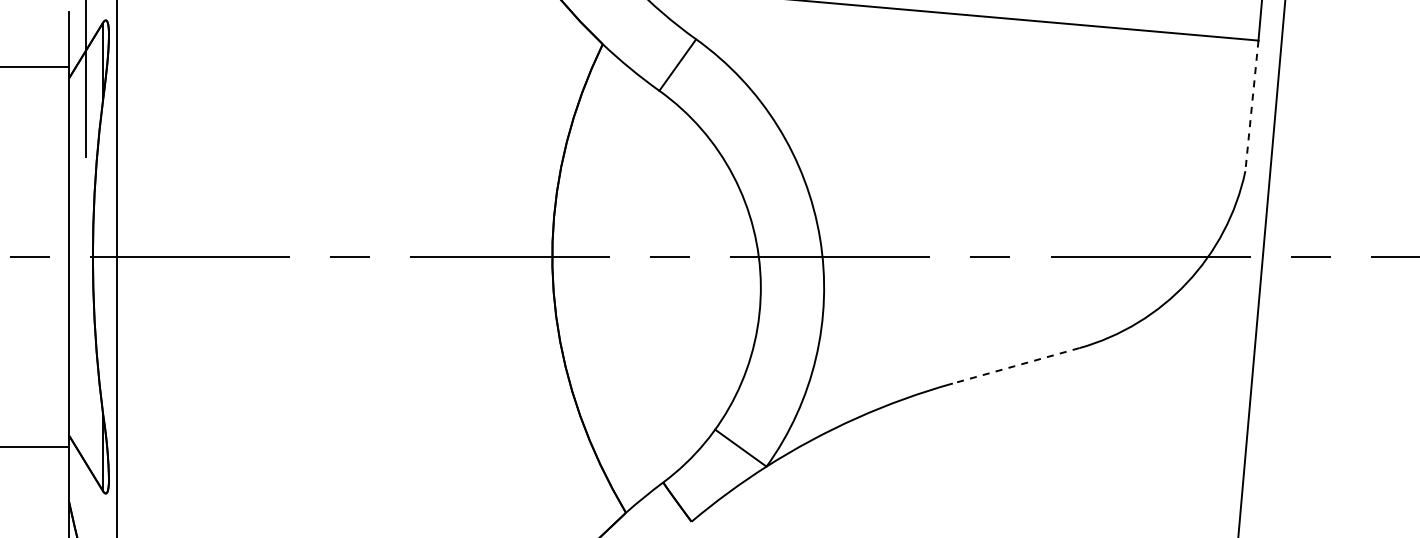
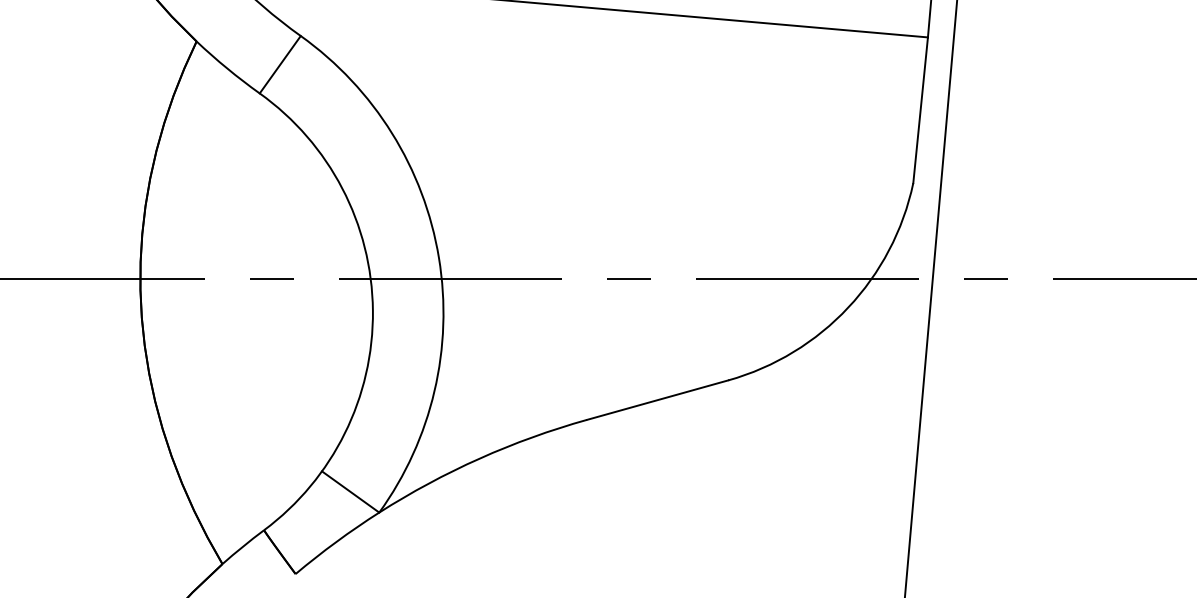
line: (1251, 105) -> (920, 109), dashed -> solid
line: (1016, 365) -> (658, 399), dashed -> solid

